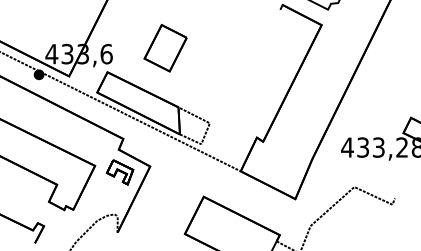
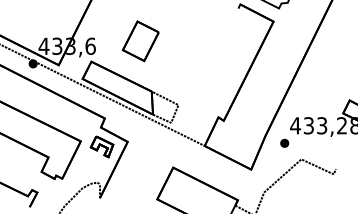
part: (334, 168) -> (284, 143), added

